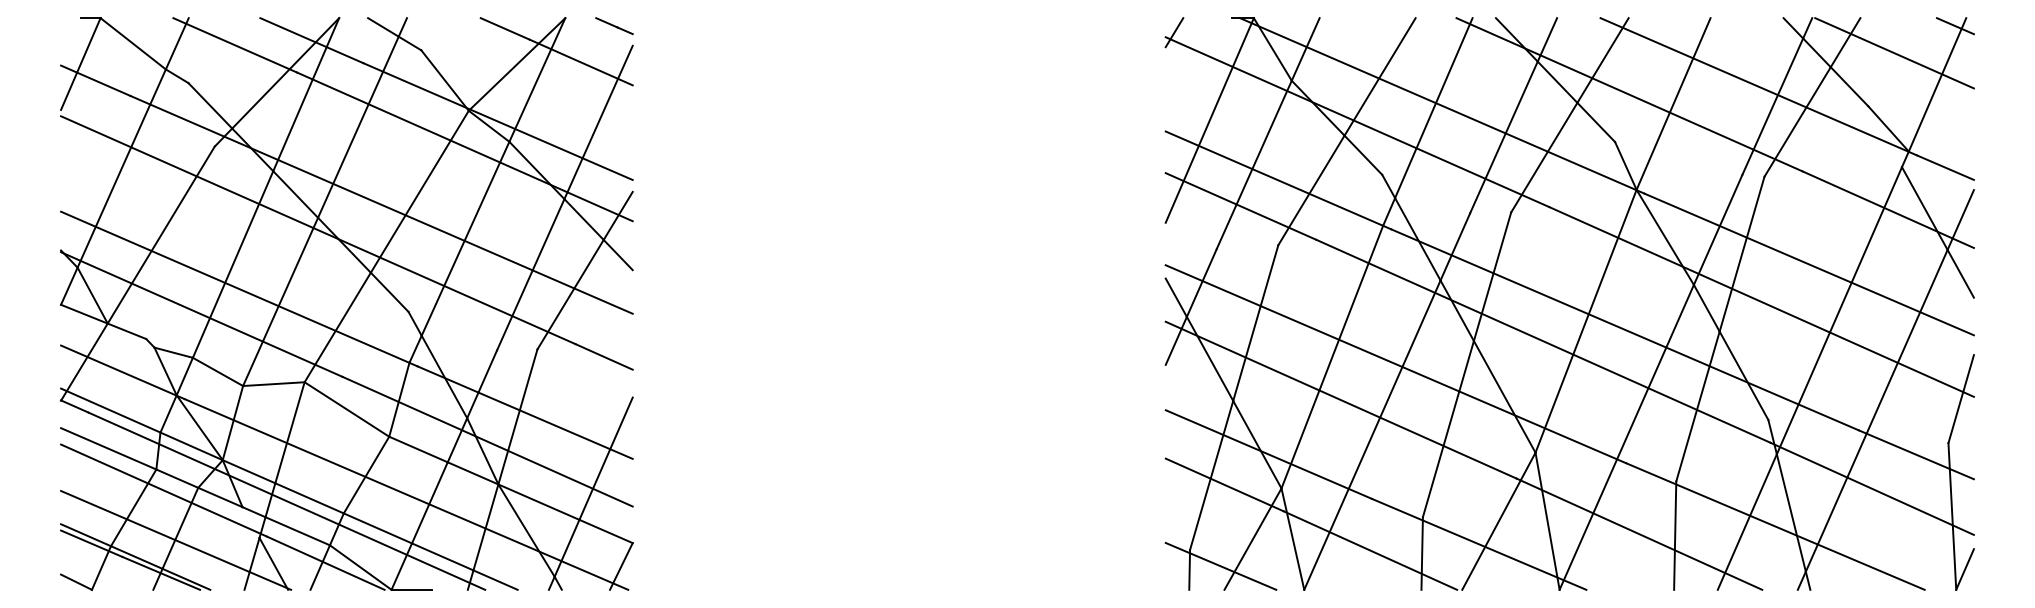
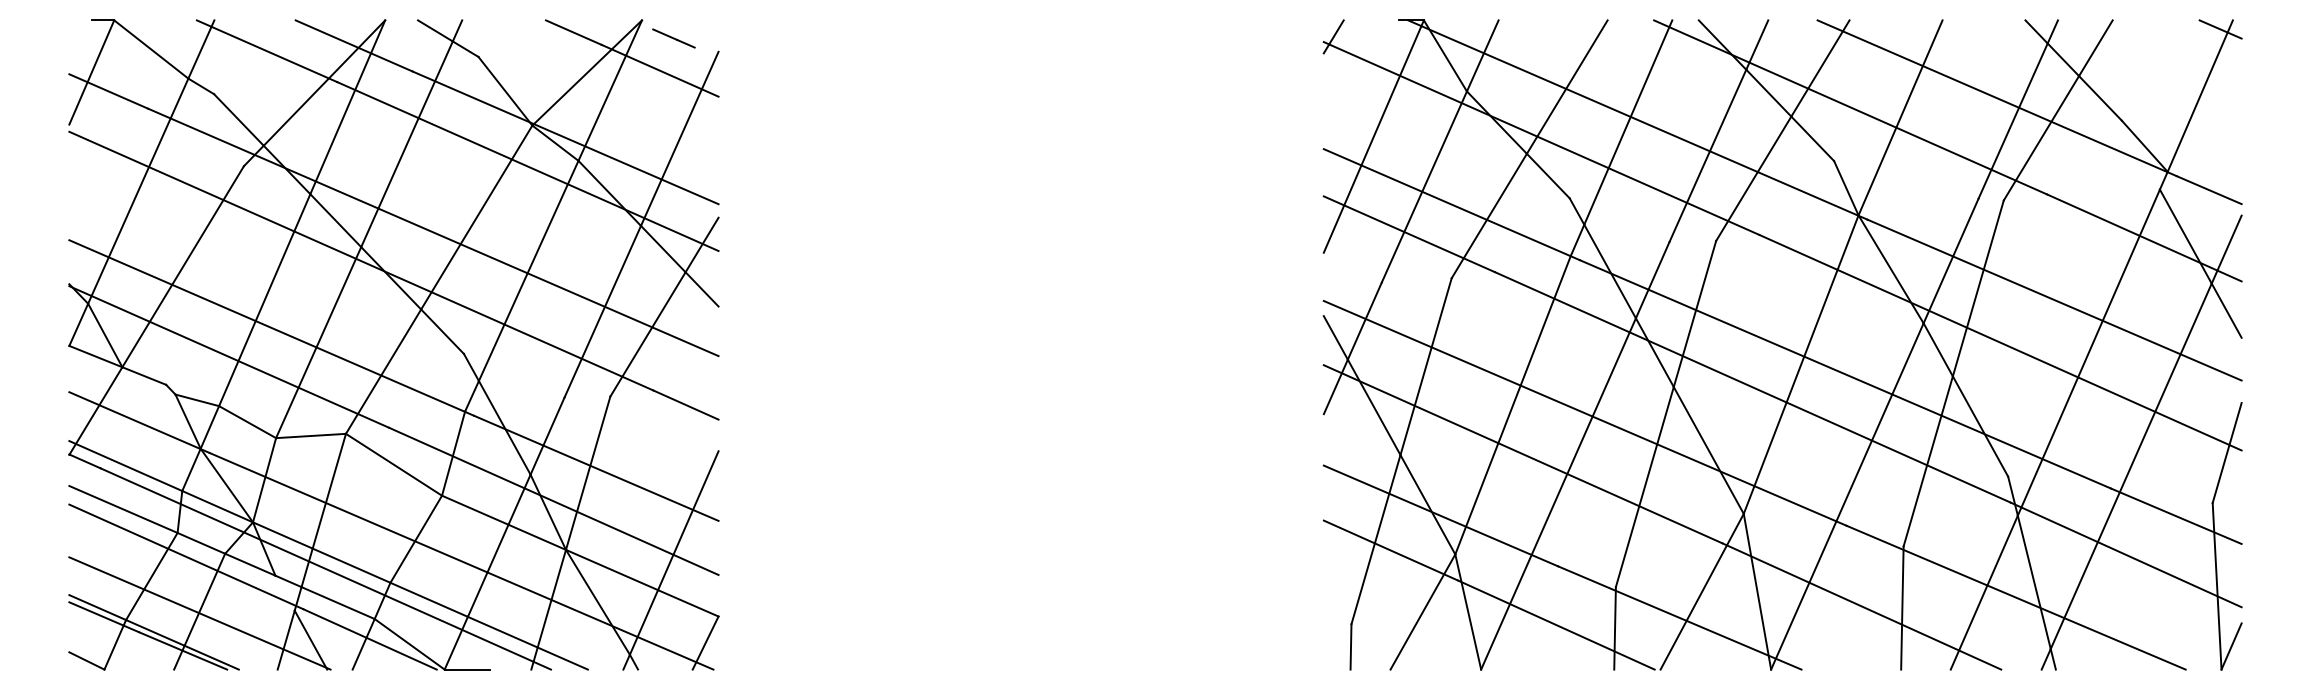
line: (614, 25) -> (674, 37), moved
line: (1894, 53) -> (2151, 60), removed
line: (1220, 565) -> (1386, 641), removed

